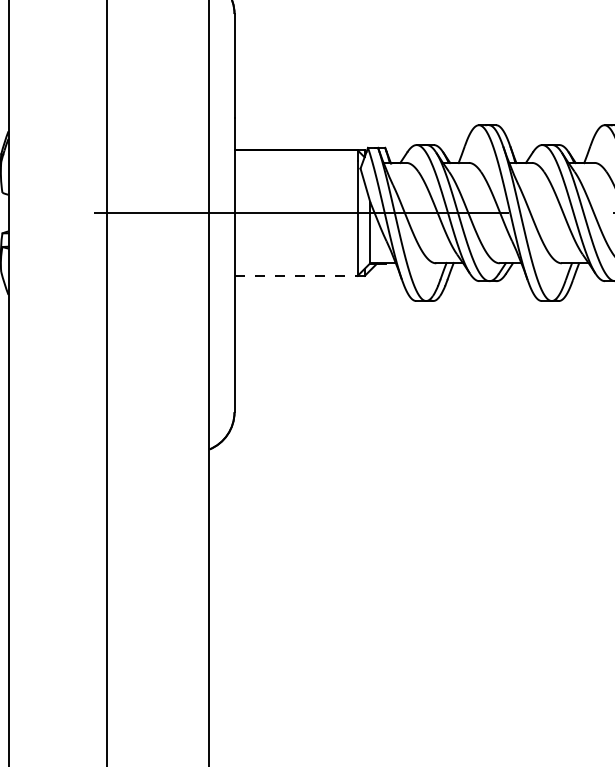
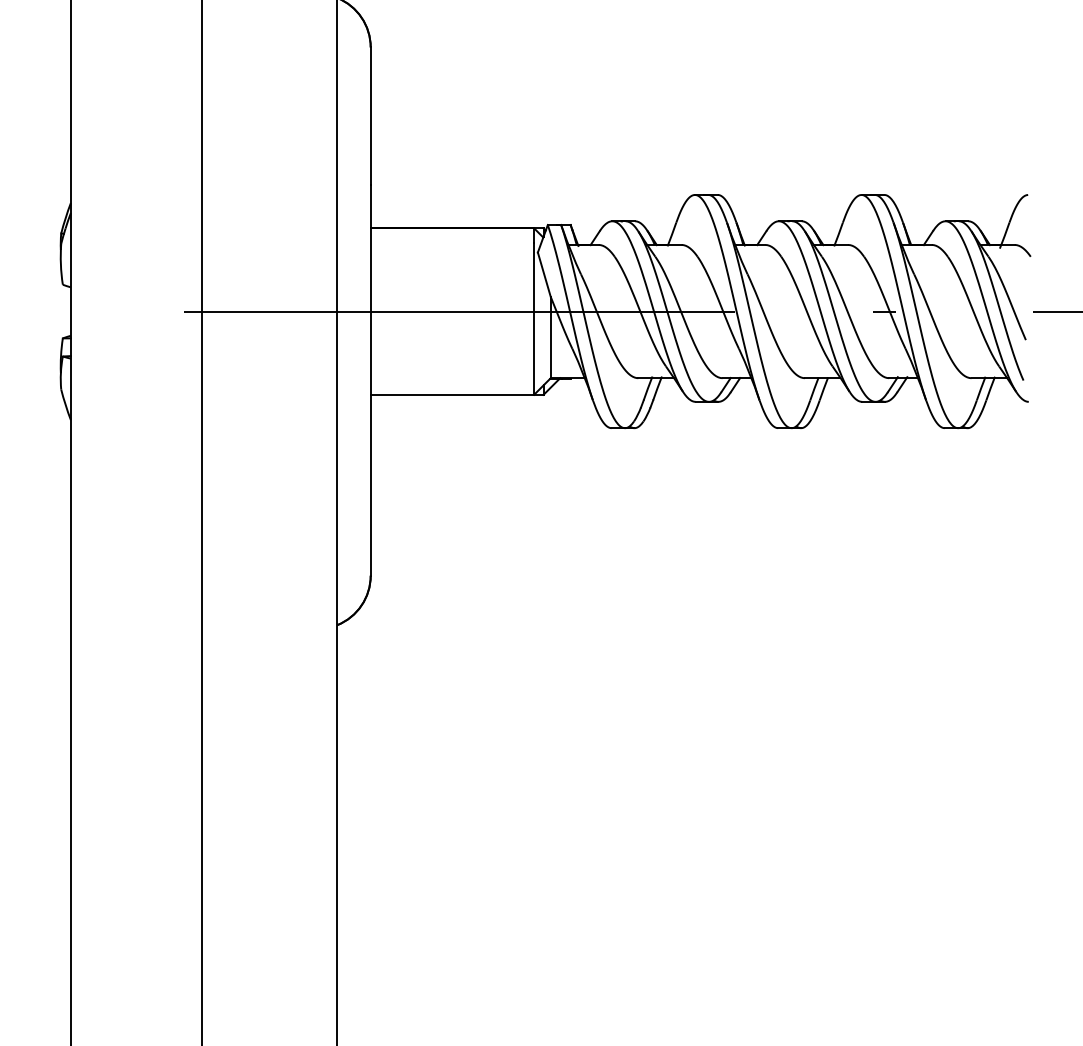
line: (296, 275) -> (452, 394), dashed -> solid

